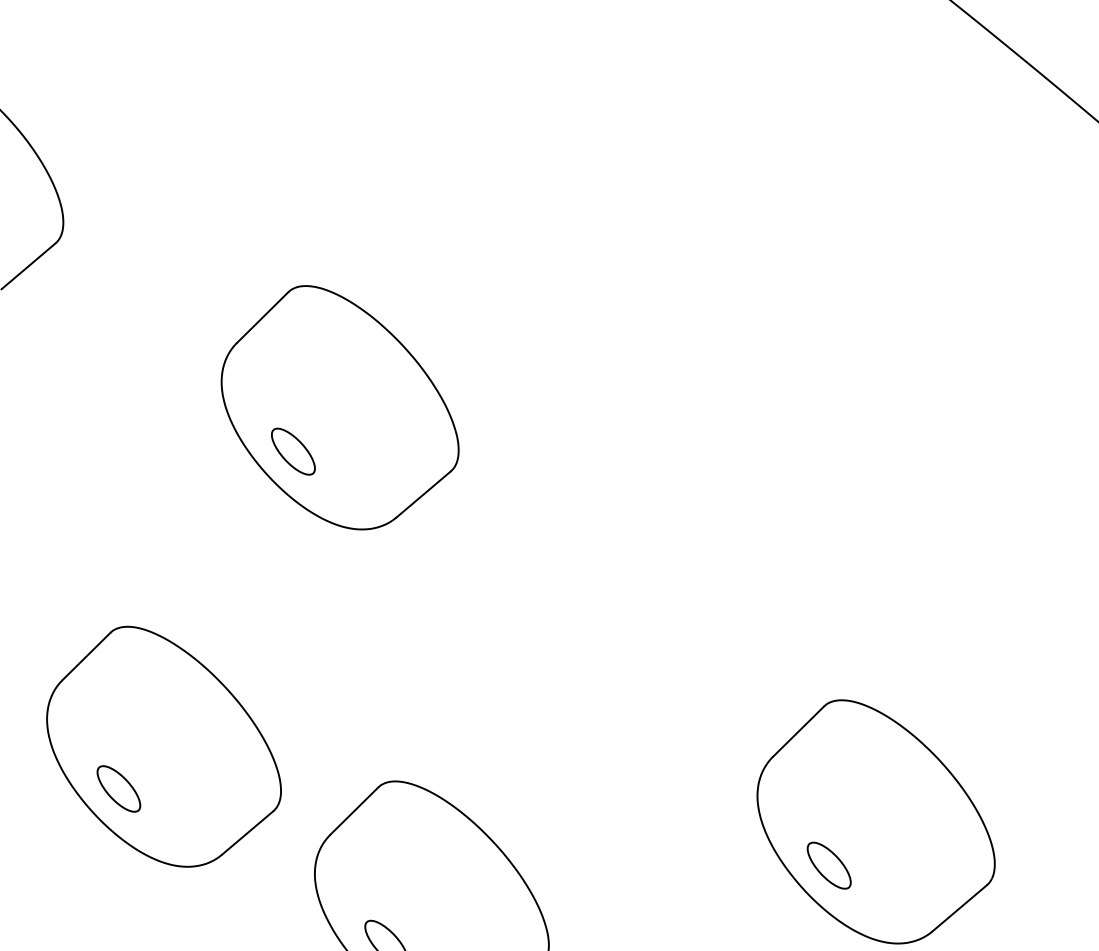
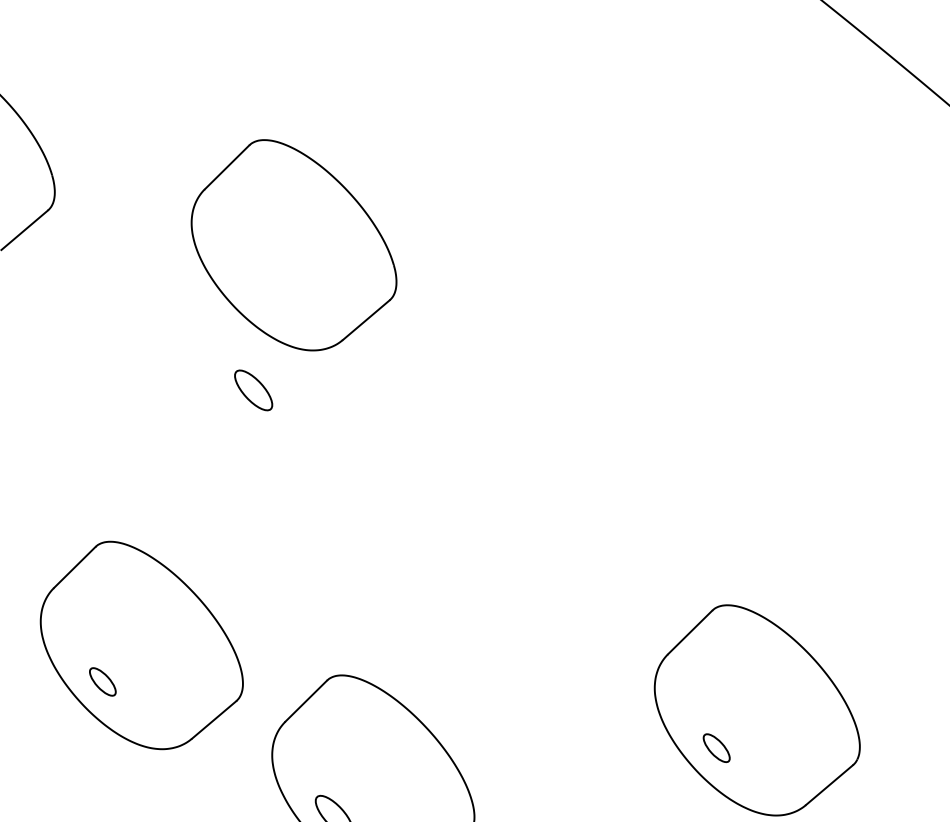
part: (339, 407) -> (293, 245), moved
part: (118, 788) -> (102, 681), size x0.7
part: (828, 865) -> (716, 748), size x0.7

